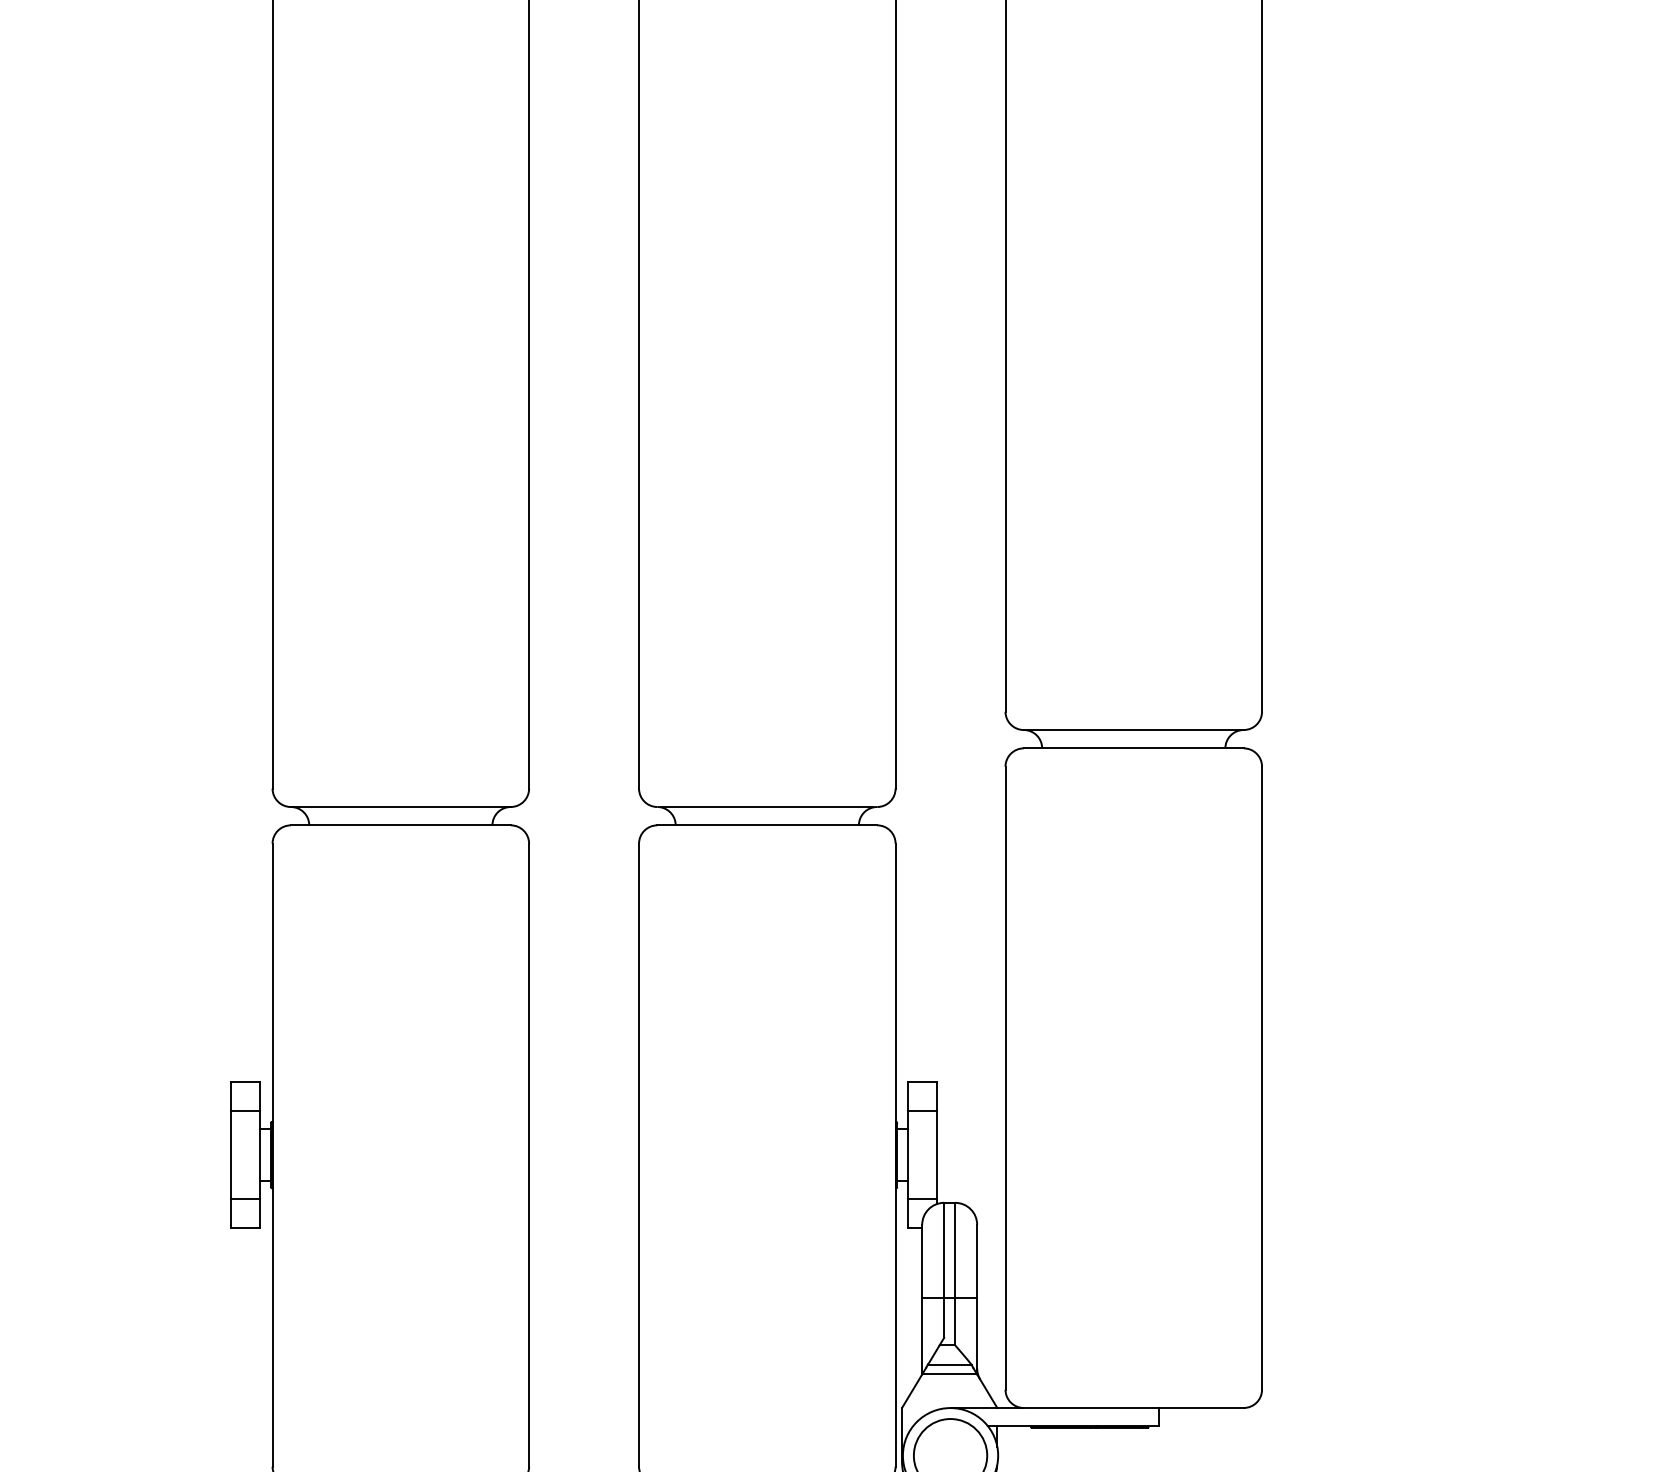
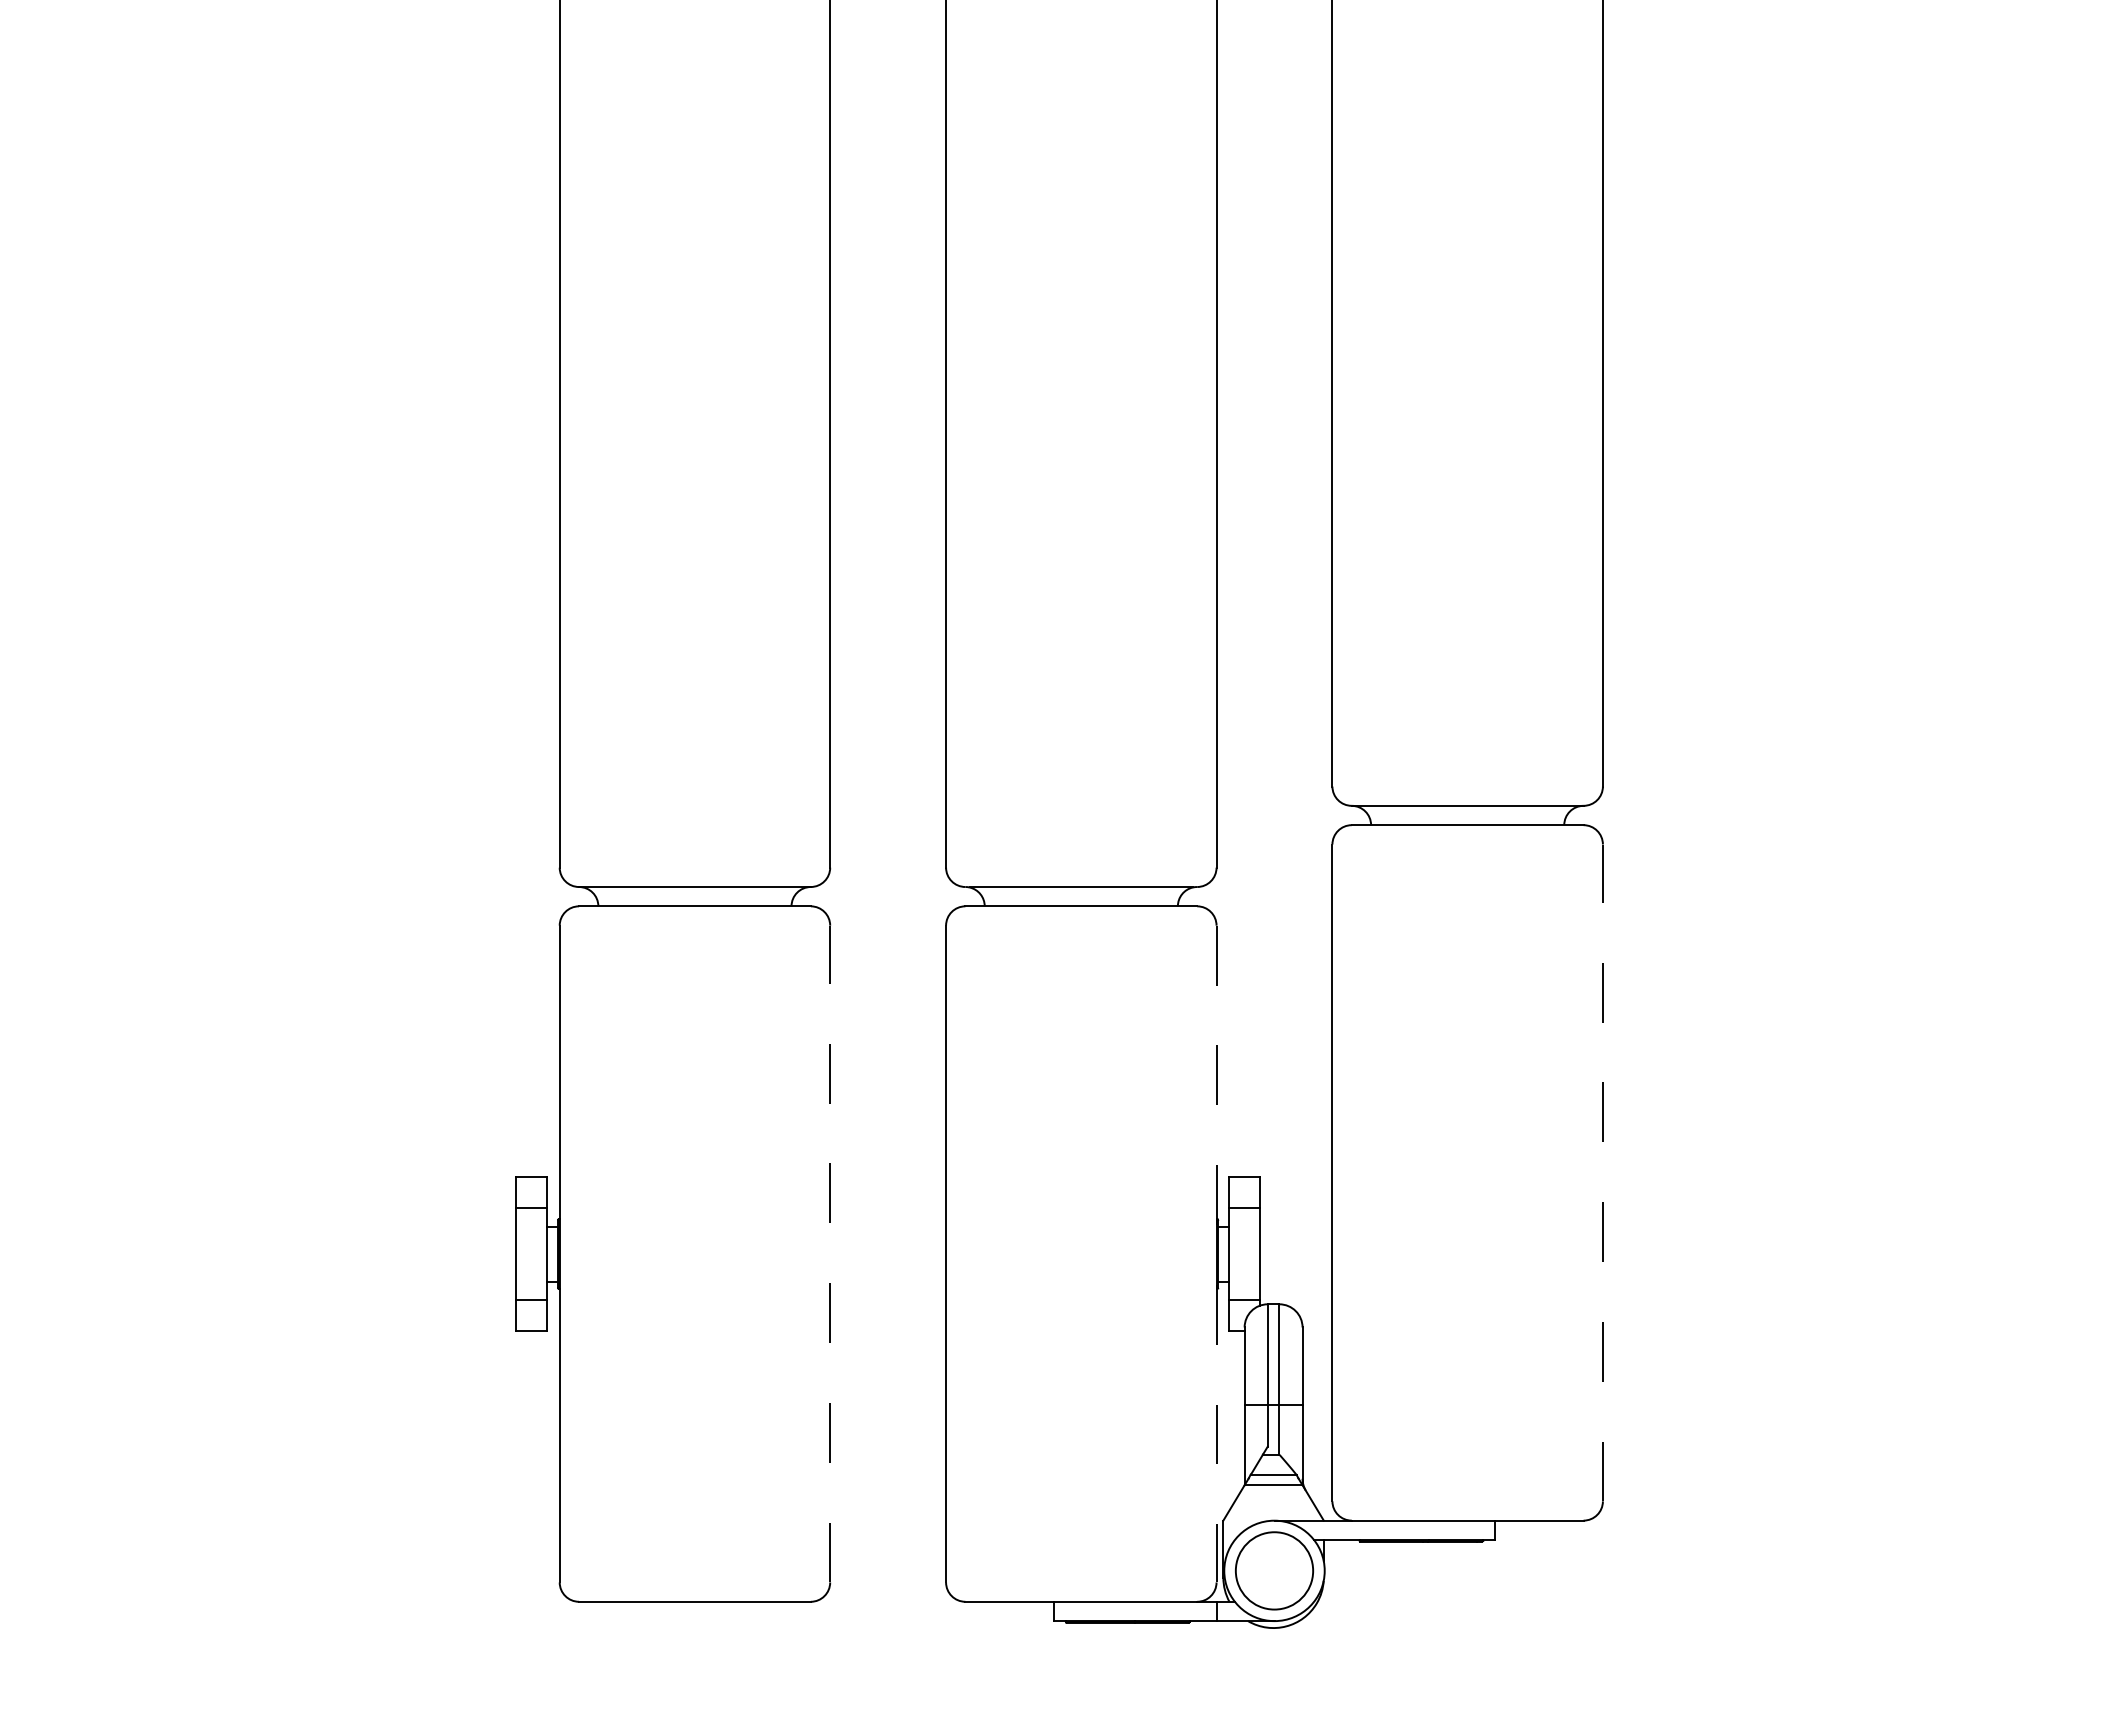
line: (1261, 1077) -> (1602, 1172), solid -> dashed
line: (529, 1154) -> (830, 1253), solid -> dashed
line: (895, 1155) -> (1216, 1254), solid -> dashed

